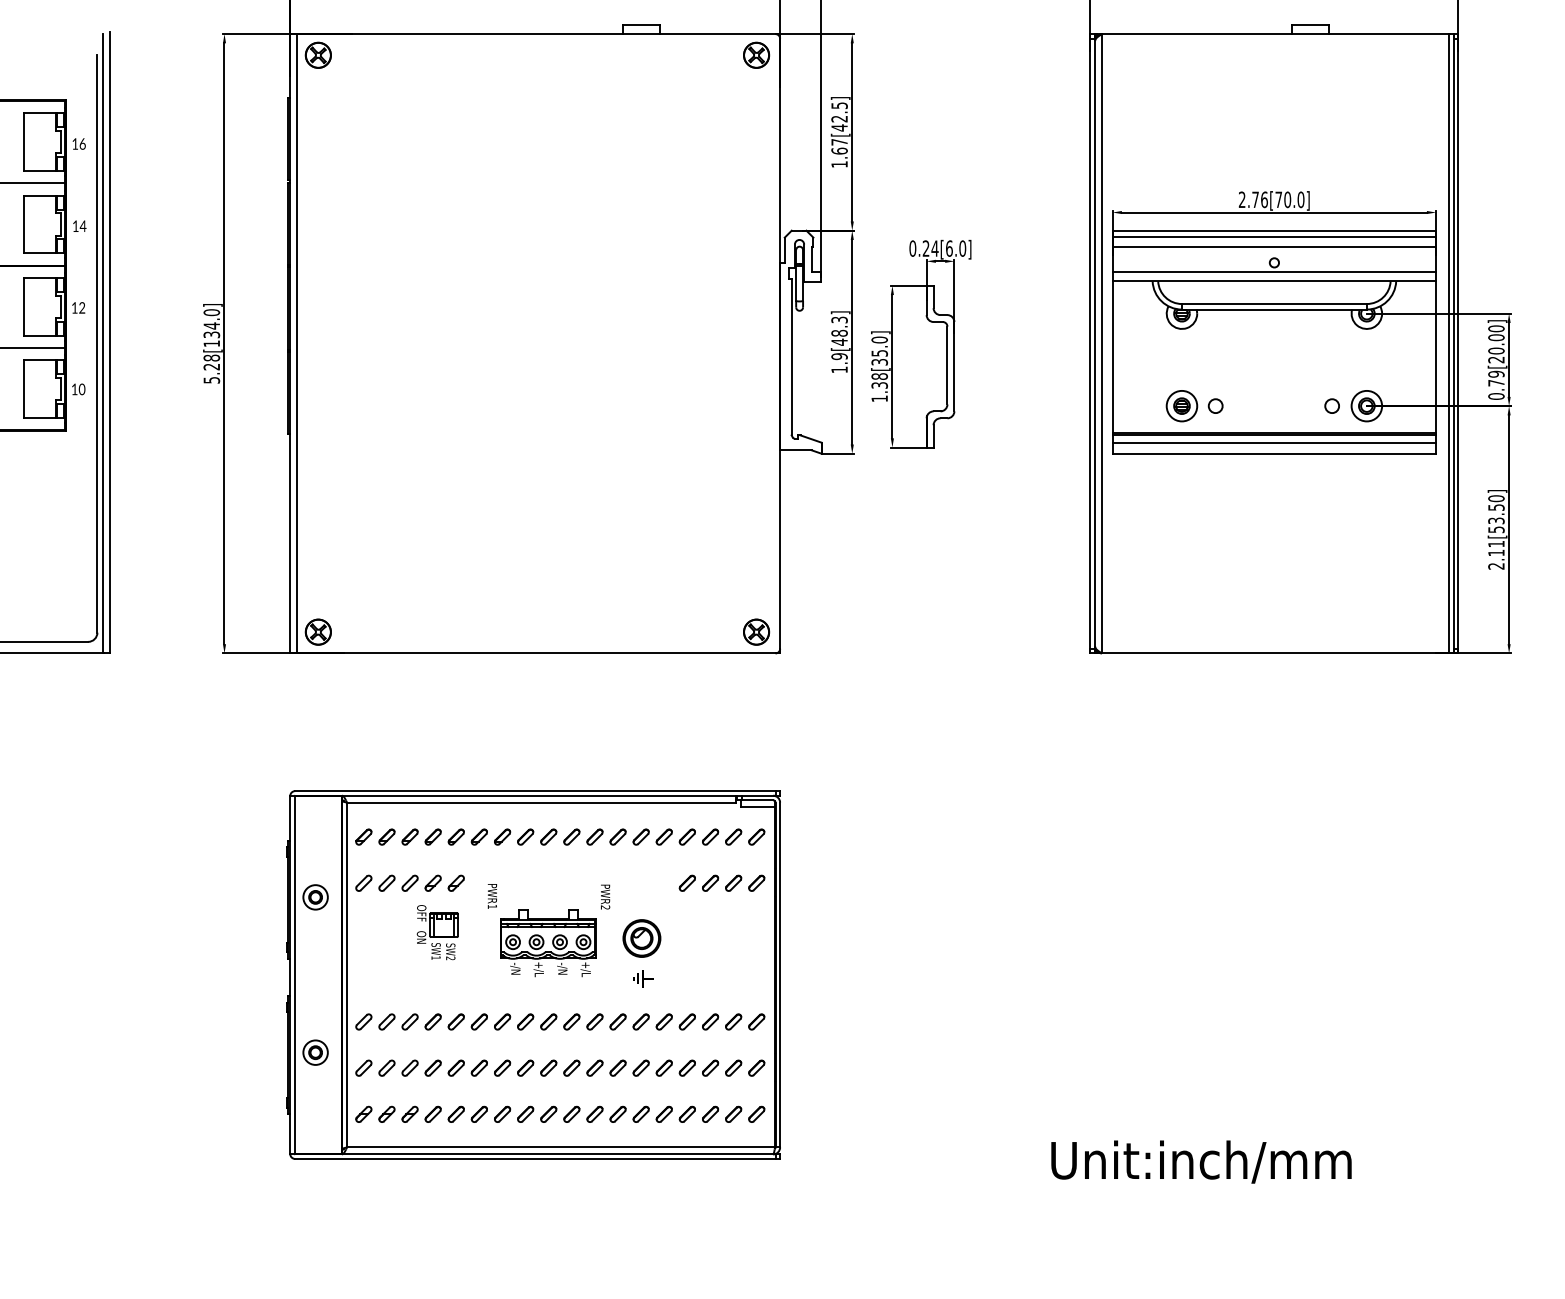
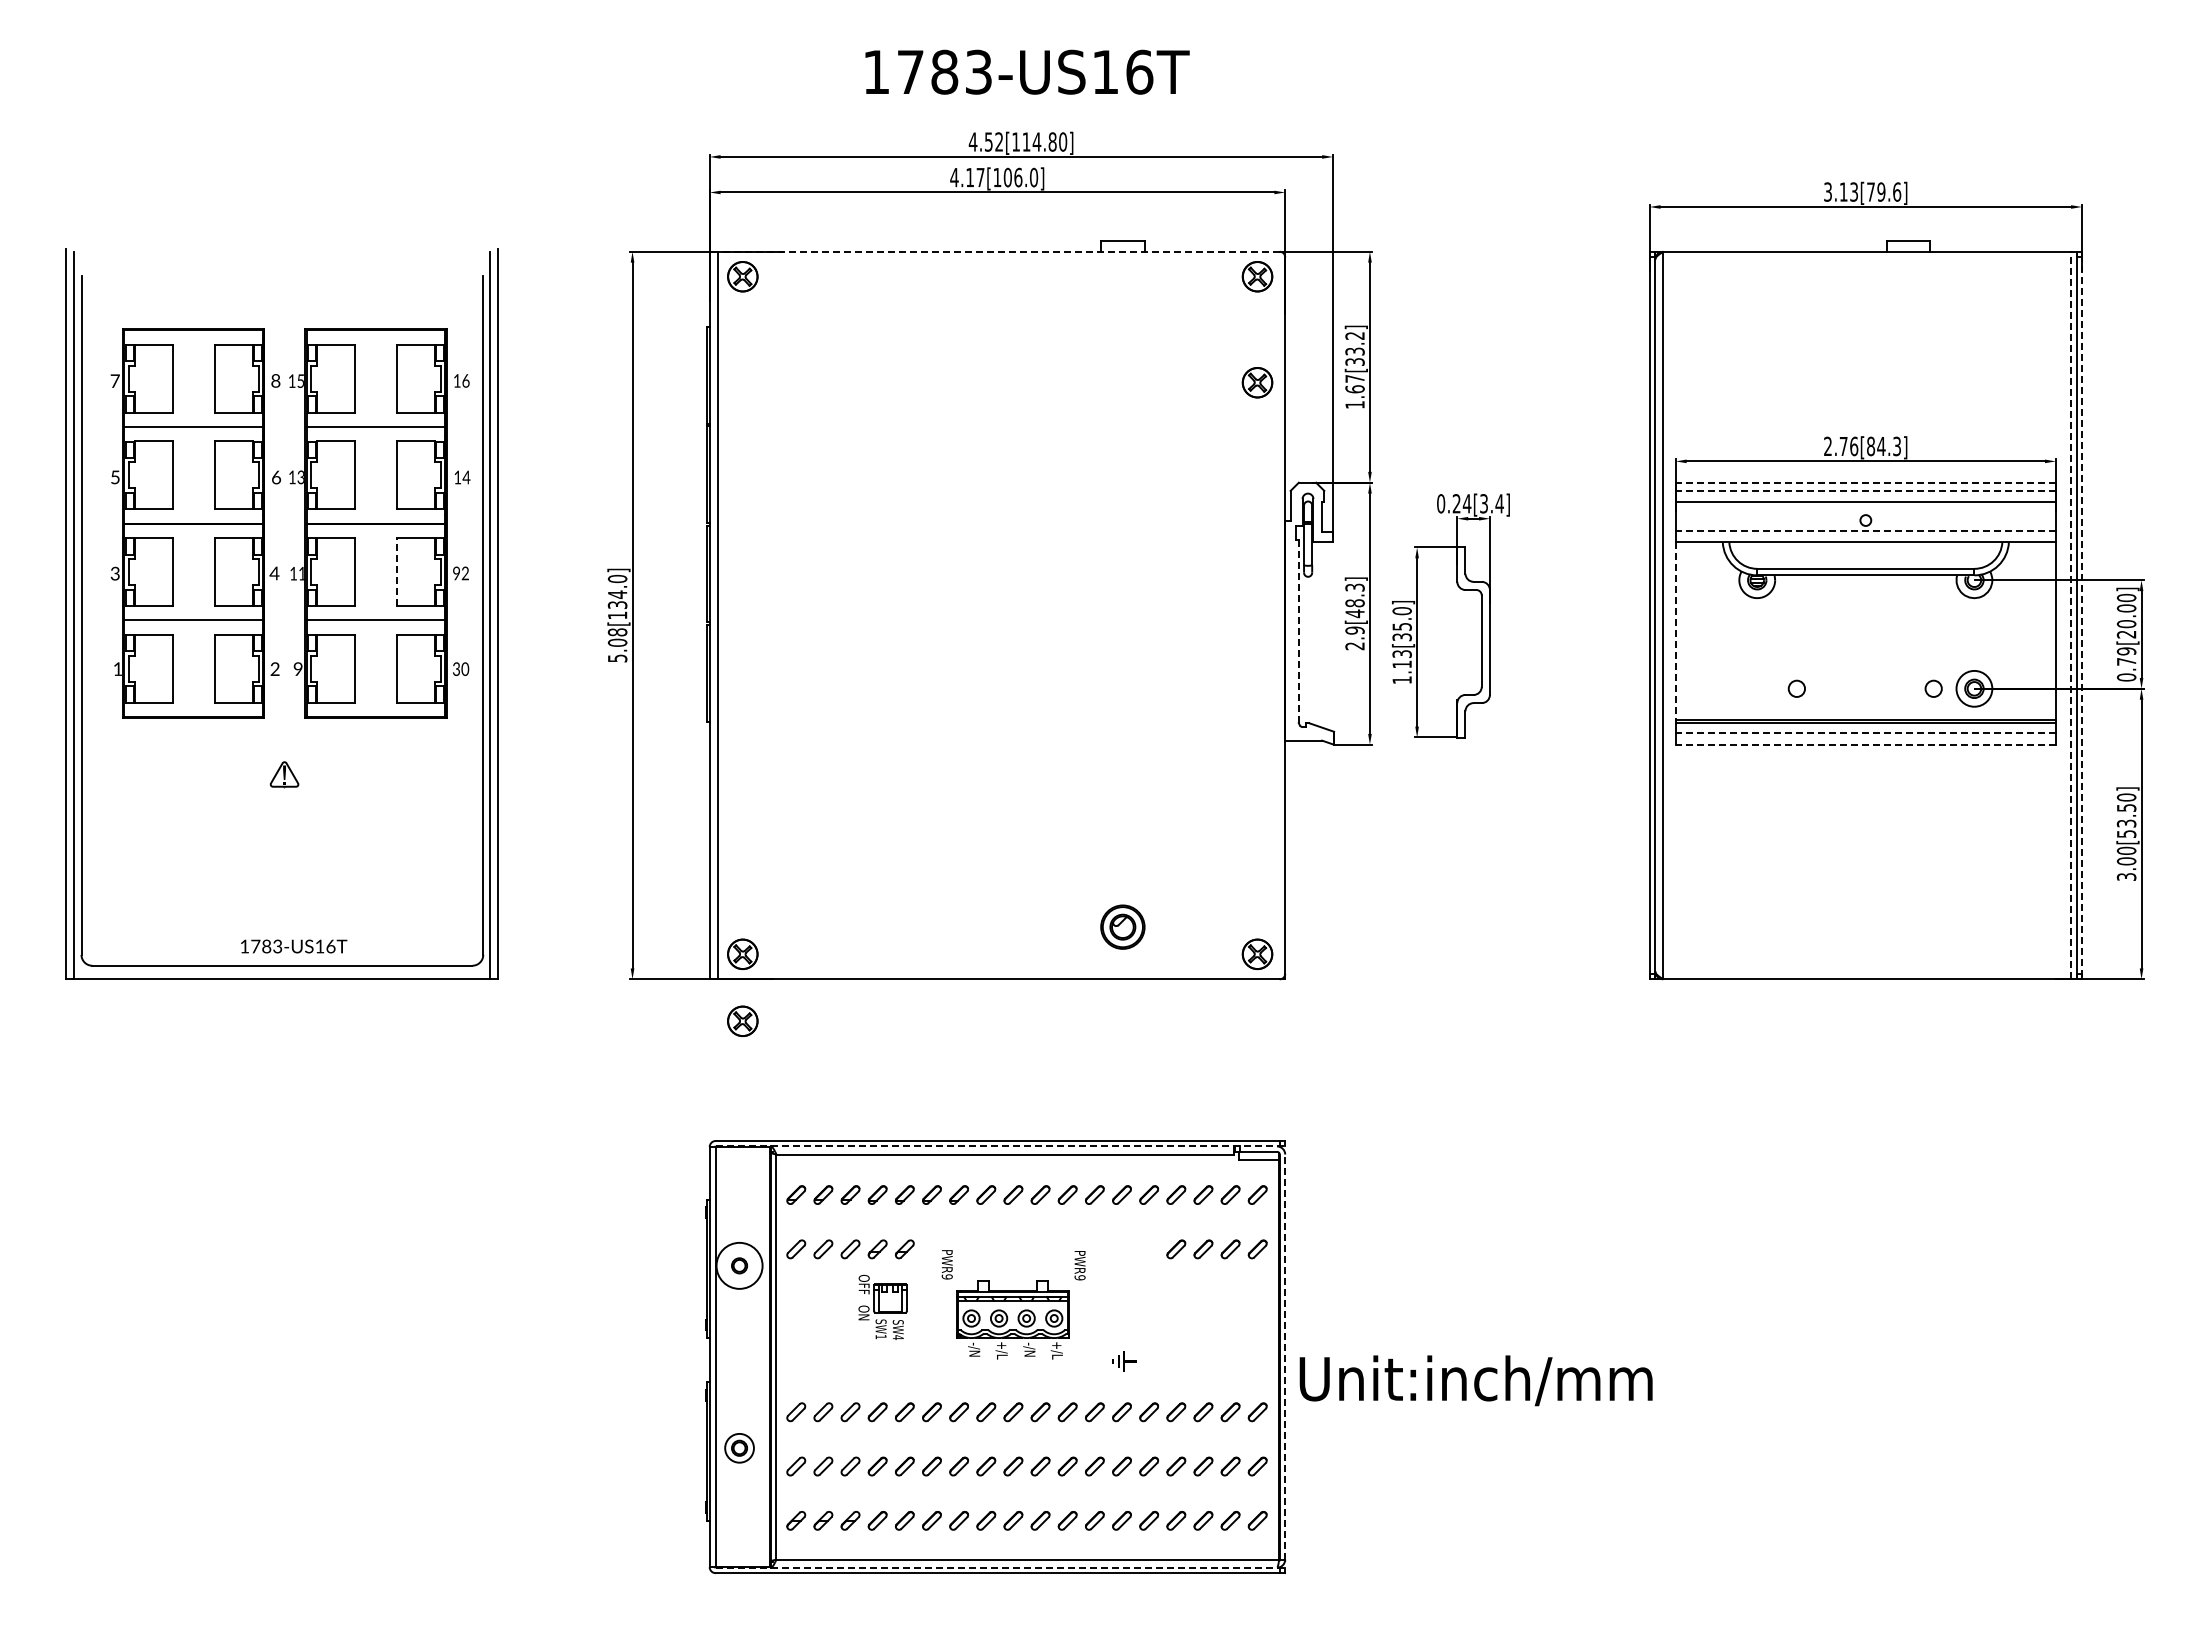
line: (536, 33) -> (998, 251), solid -> dashed
text: (839, 117) -> (1354, 349), 1.67[42.5] -> 1.67[33.2]
part: (756, 145) -> (1257, 382), added
text: (1290, 199) -> (1884, 446), 2.76[70.0] -> 2.76[84.3]
line: (1274, 230) -> (1865, 482), solid -> dashed
line: (1274, 237) -> (1865, 490), solid -> dashed
text: (955, 248) -> (1491, 503), 0.24[6.0] -> 0.24[3.4]
line: (1274, 272) -> (1865, 531), solid -> dashed
line: (23, 307) -> (396, 572), solid -> dashed
text: (74, 307) -> (456, 573), 12 -> 92
line: (1449, 343) -> (2071, 615), solid -> dashed
line: (1458, 343) -> (2081, 615), solid -> dashed
line: (791, 357) -> (1298, 631), solid -> dashed
line: (1112, 357) -> (1675, 631), solid -> dashed
text: (211, 366) -> (617, 642), 5.28[134.0] -> 5.08[134.0]
text: (839, 370) -> (1354, 646), 1.9[48.3] -> 2.9[48.3]
text: (879, 381) -> (1401, 659), 1.38[35.0] -> 1.13[35.0]
text: (74, 388) -> (456, 668), 10 -> 30
part: (1182, 405) -> (1757, 688), removed
line: (1274, 443) -> (1865, 732), solid -> dashed
line: (1274, 453) -> (1865, 744), solid -> dashed
text: (1496, 554) -> (2126, 863), 2.11[53.50] -> 3.00[53.50]
part: (318, 688) -> (742, 1020), added
line: (537, 795) -> (1000, 1146), solid -> dashed
circle: (315, 897) -> (739, 1265), size x1.6
text: (491, 906) -> (946, 1276), PWR1 -> PWR9
text: (605, 907) -> (1079, 1277), PWR2 -> PWR9
part: (641, 937) -> (1122, 926), moved
text: (450, 958) -> (897, 1337), SW2 -> SW4
line: (780, 975) -> (1285, 1357), solid -> dashed
line: (537, 1154) -> (1000, 1567), solid -> dashed
text: (1200, 1161) -> (1475, 1380), moved

